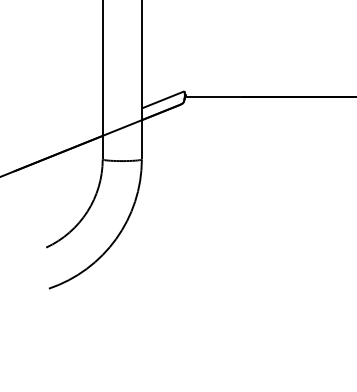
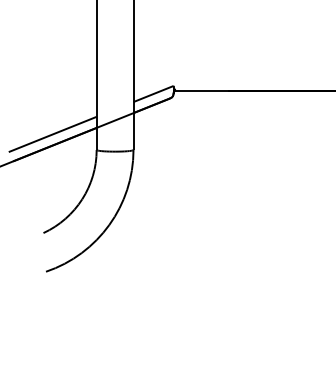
line: (55, 142) -> (52, 134), added

